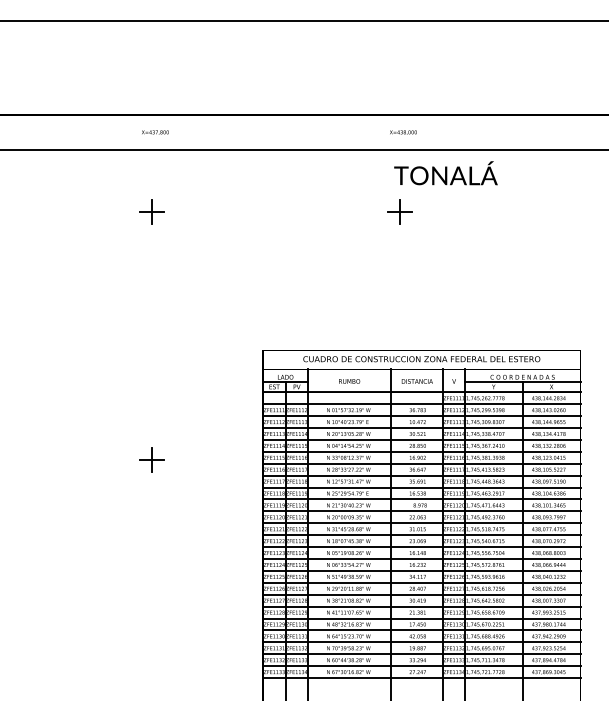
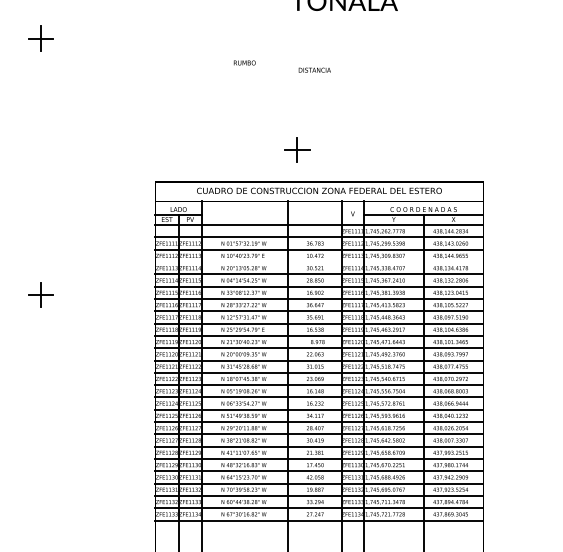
part: (399, 211) -> (296, 149), moved
text: (349, 381) -> (244, 63), moved
text: (416, 381) -> (313, 70), moved
line: (421, 428) -> (319, 262), removed

